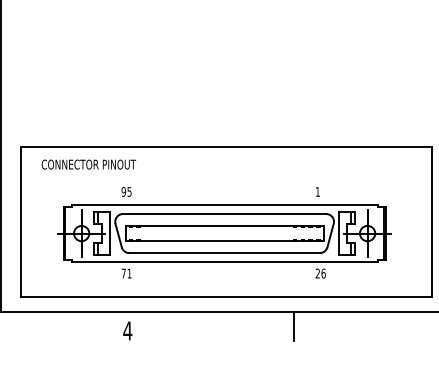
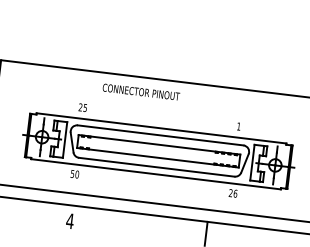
text: (88, 164) -> (140, 92), moved
text: (123, 191) -> (80, 107), 95 -> 25
text: (126, 273) -> (74, 174), 71 -> 50

